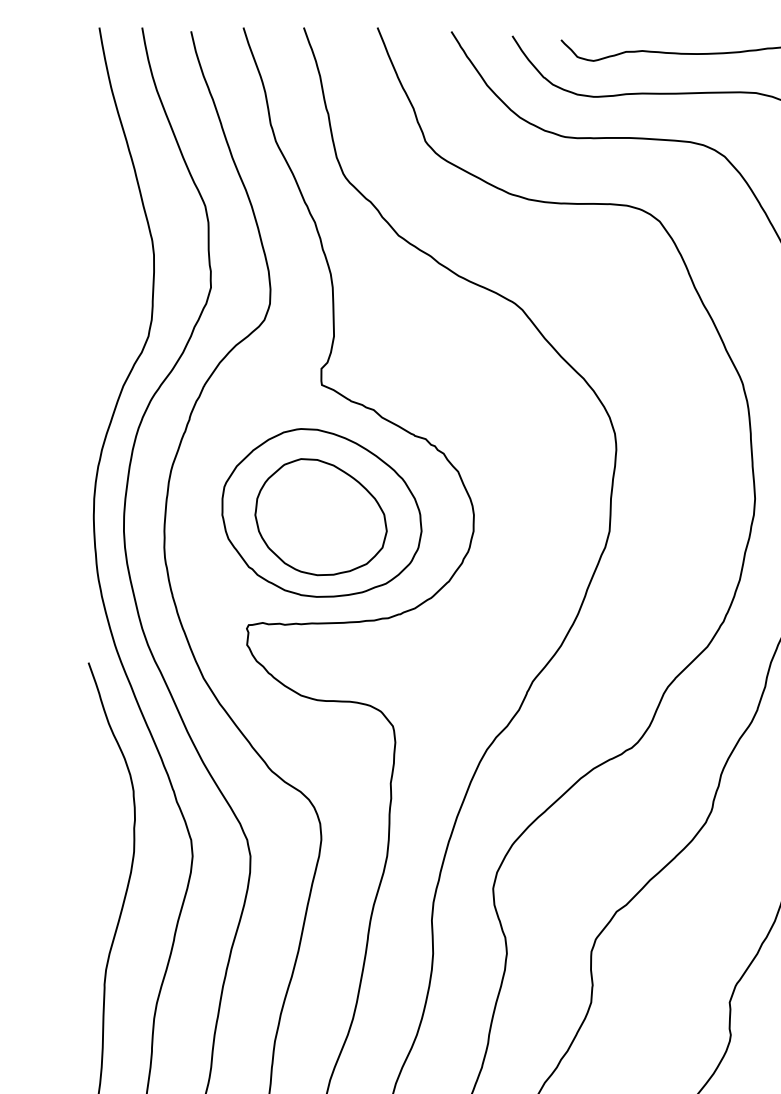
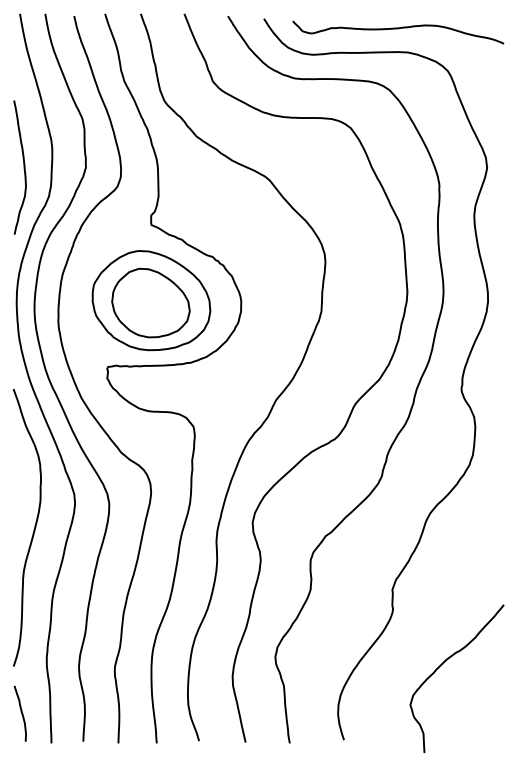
curve: (105, 287) -> (23, 167), added

